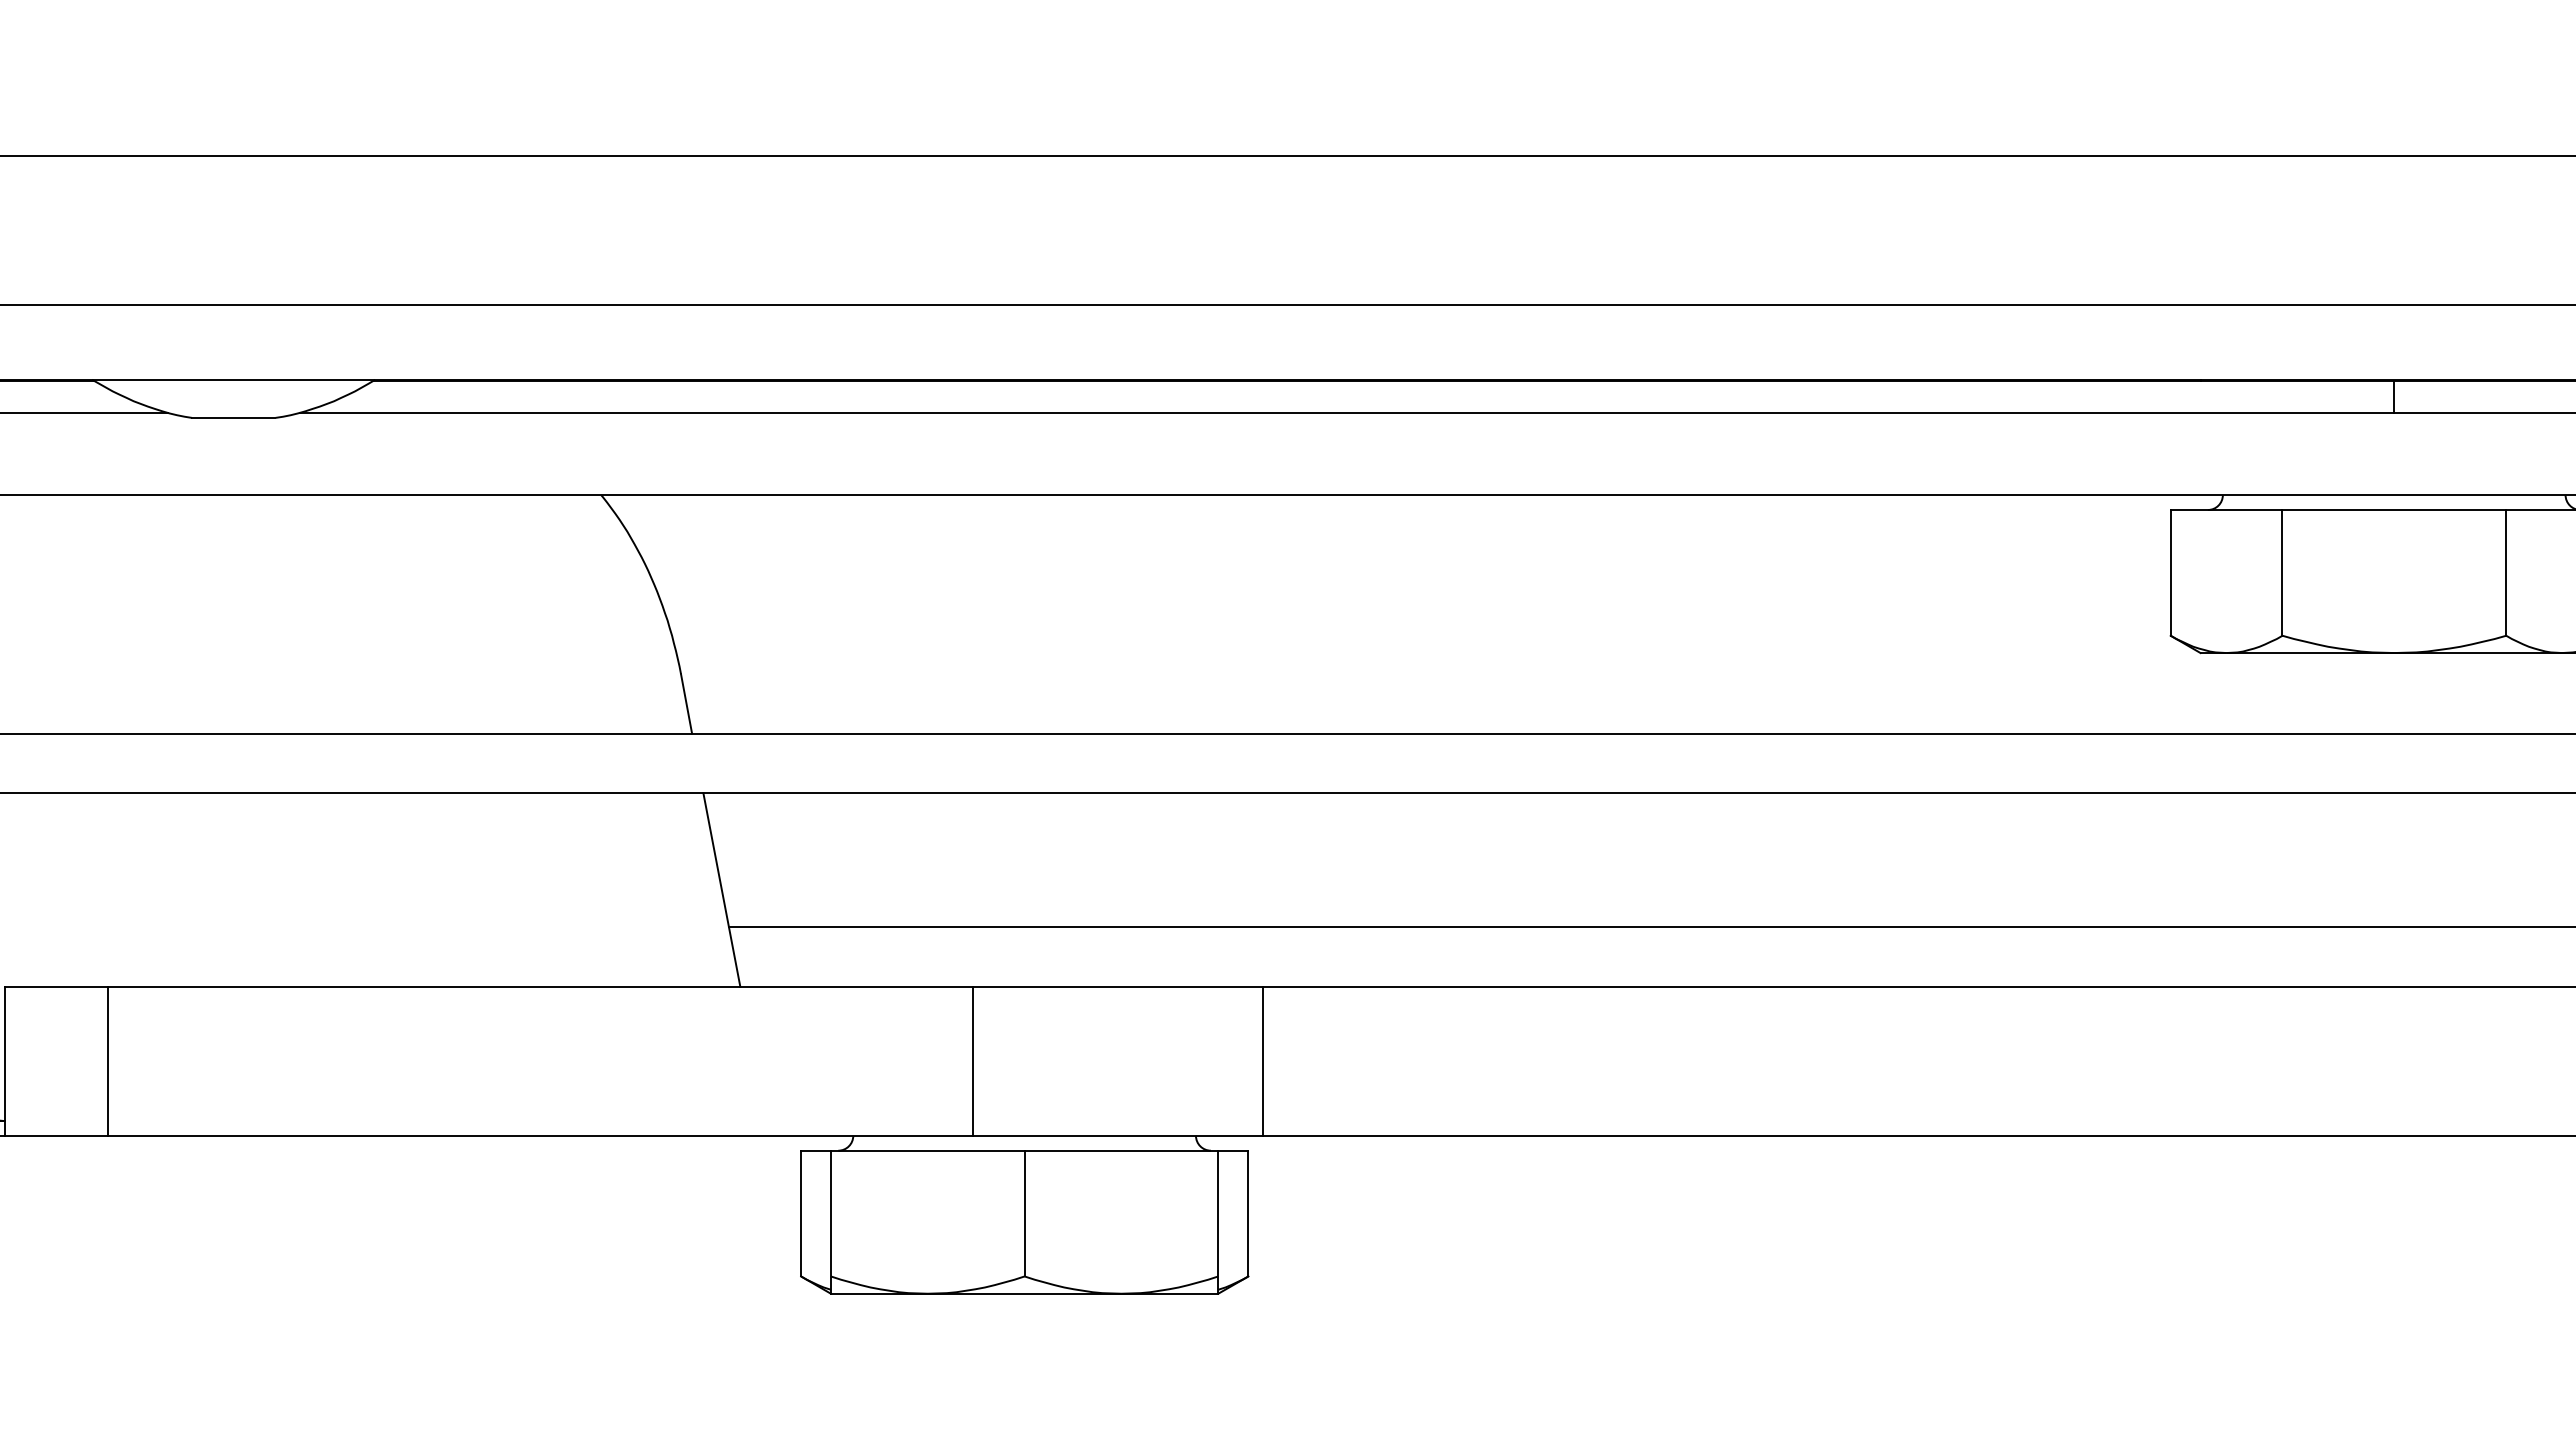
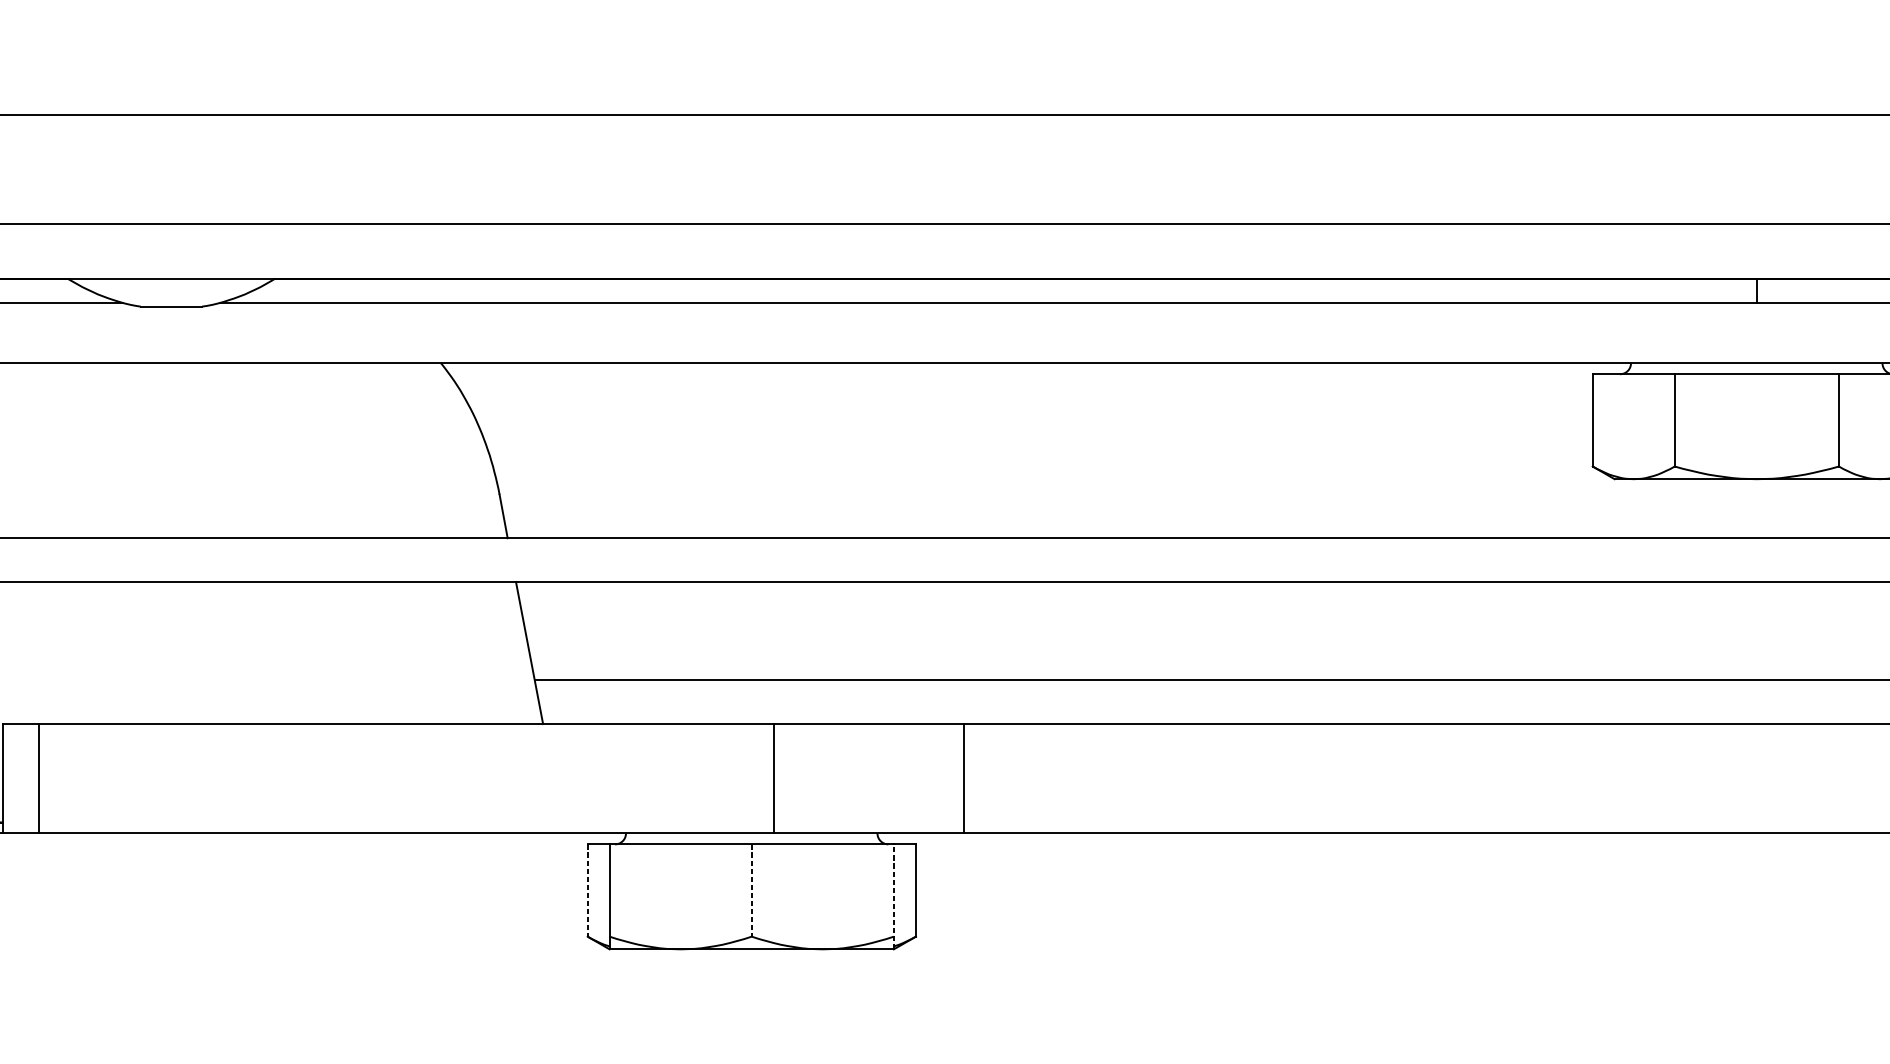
line: (107, 1060) -> (39, 778), moved
line: (973, 1060) -> (774, 778), moved
line: (1263, 1060) -> (964, 778), moved
line: (801, 1213) -> (588, 890), solid -> dashed
line: (1024, 1213) -> (751, 890), solid -> dashed
line: (1218, 1222) -> (894, 897), solid -> dashed

